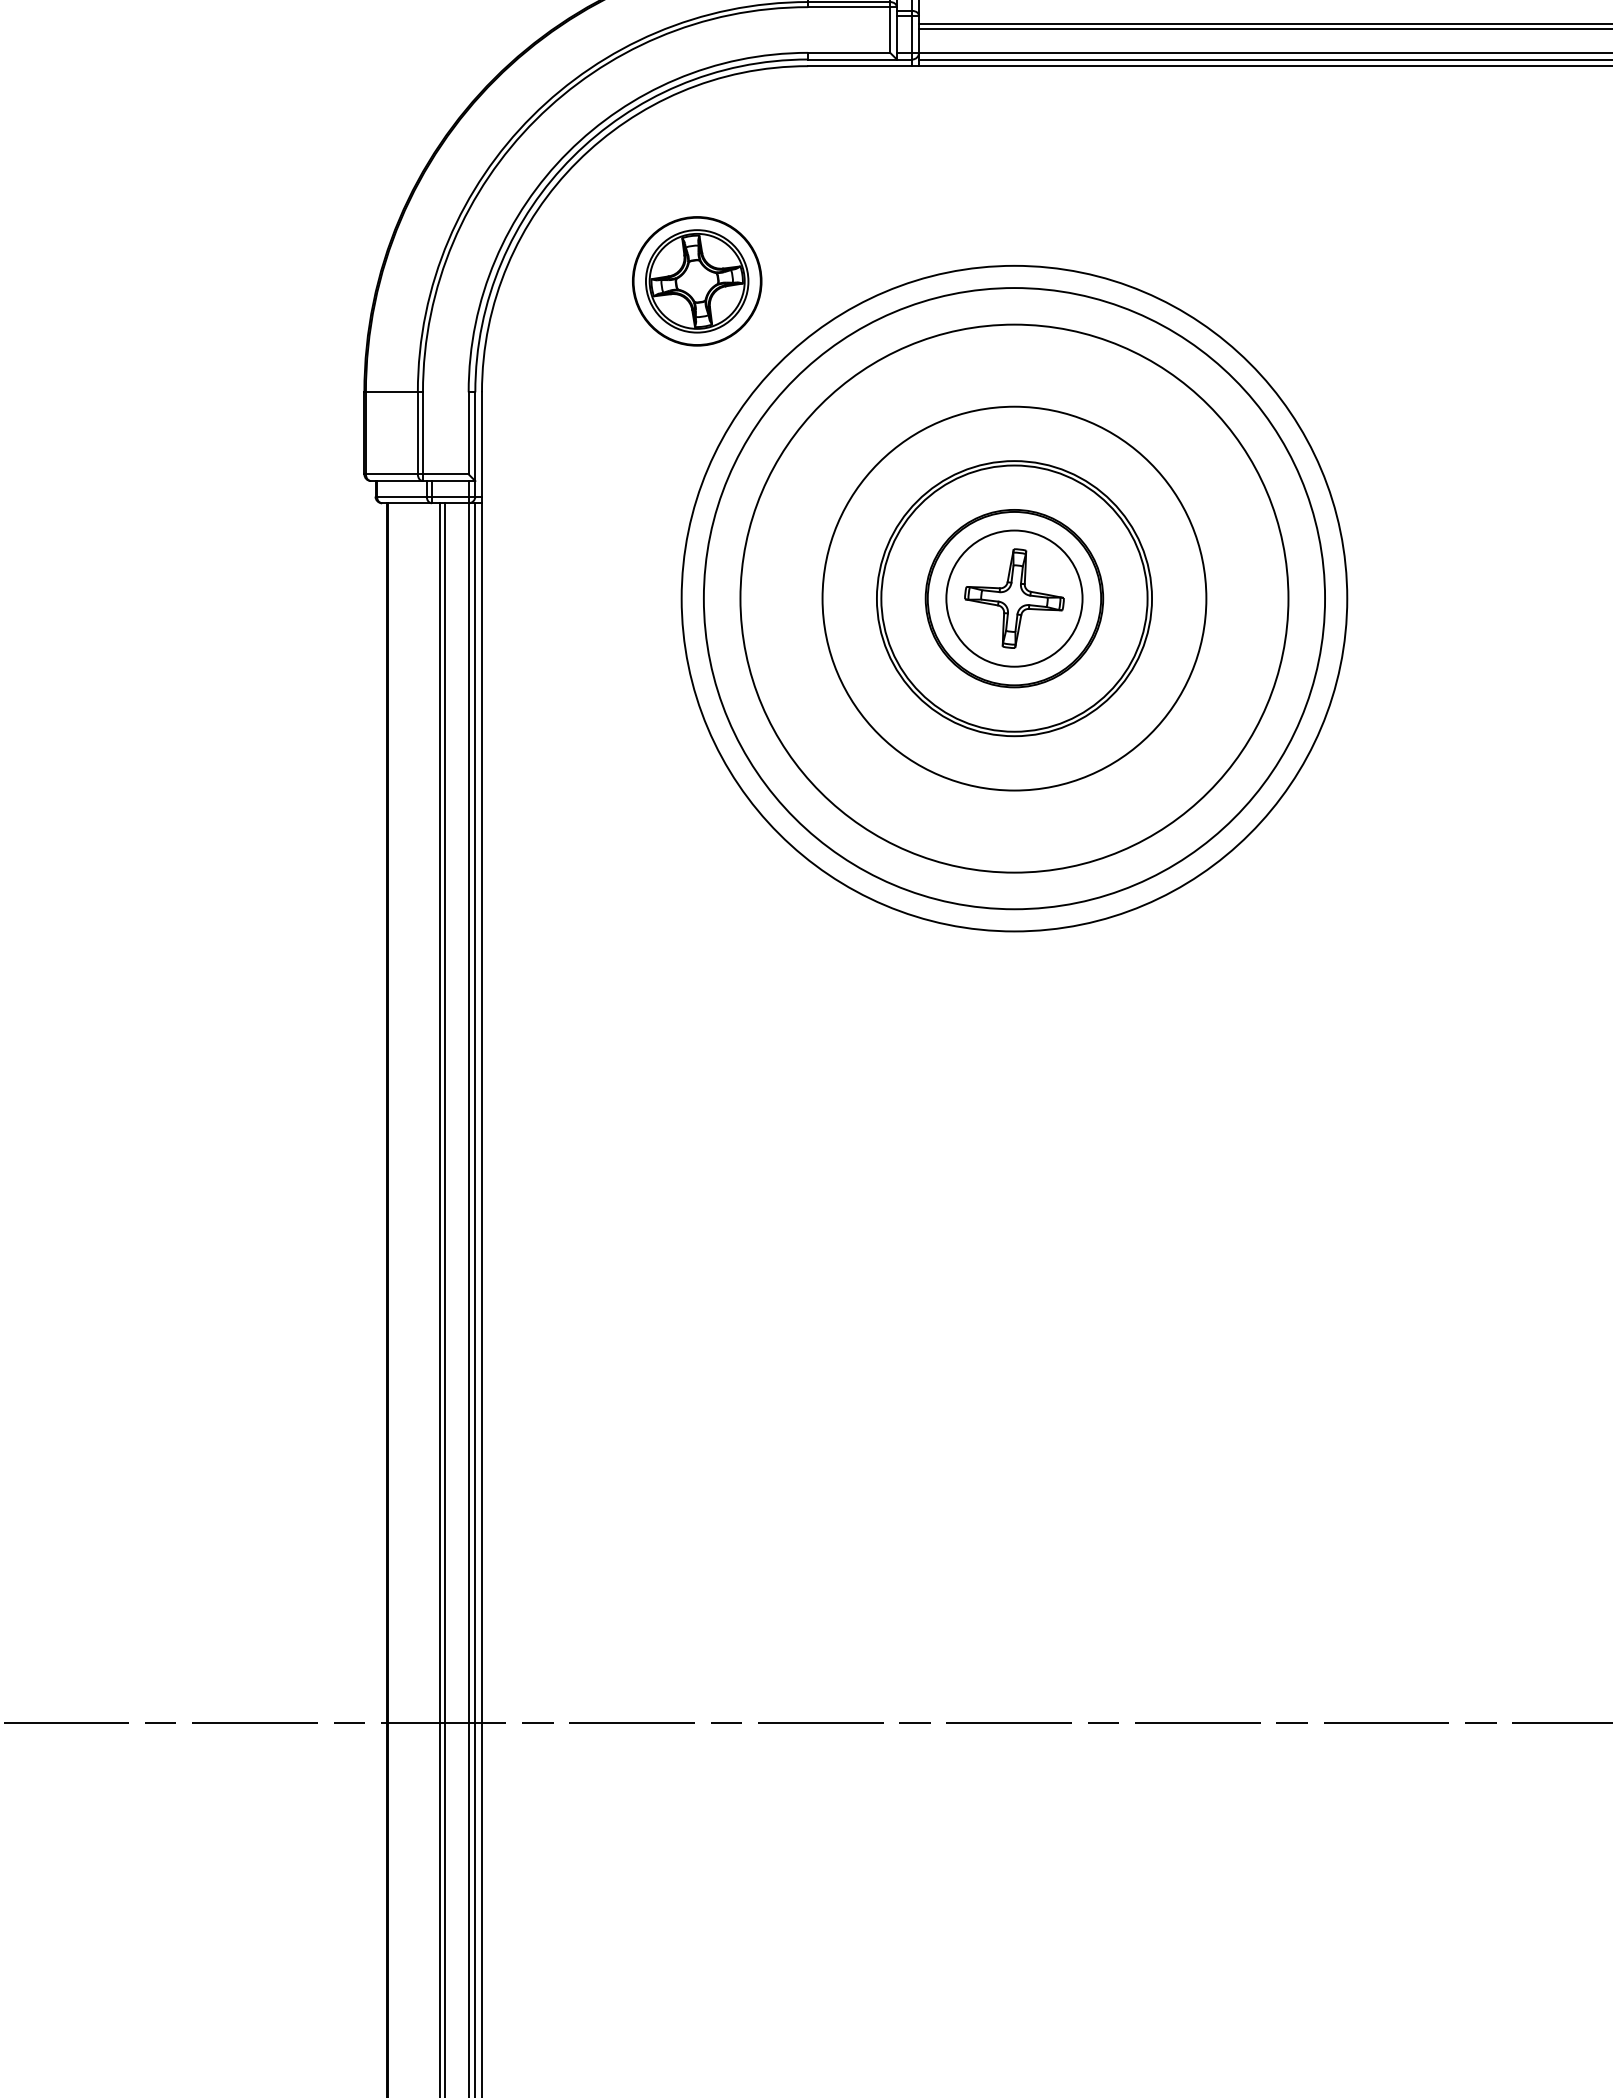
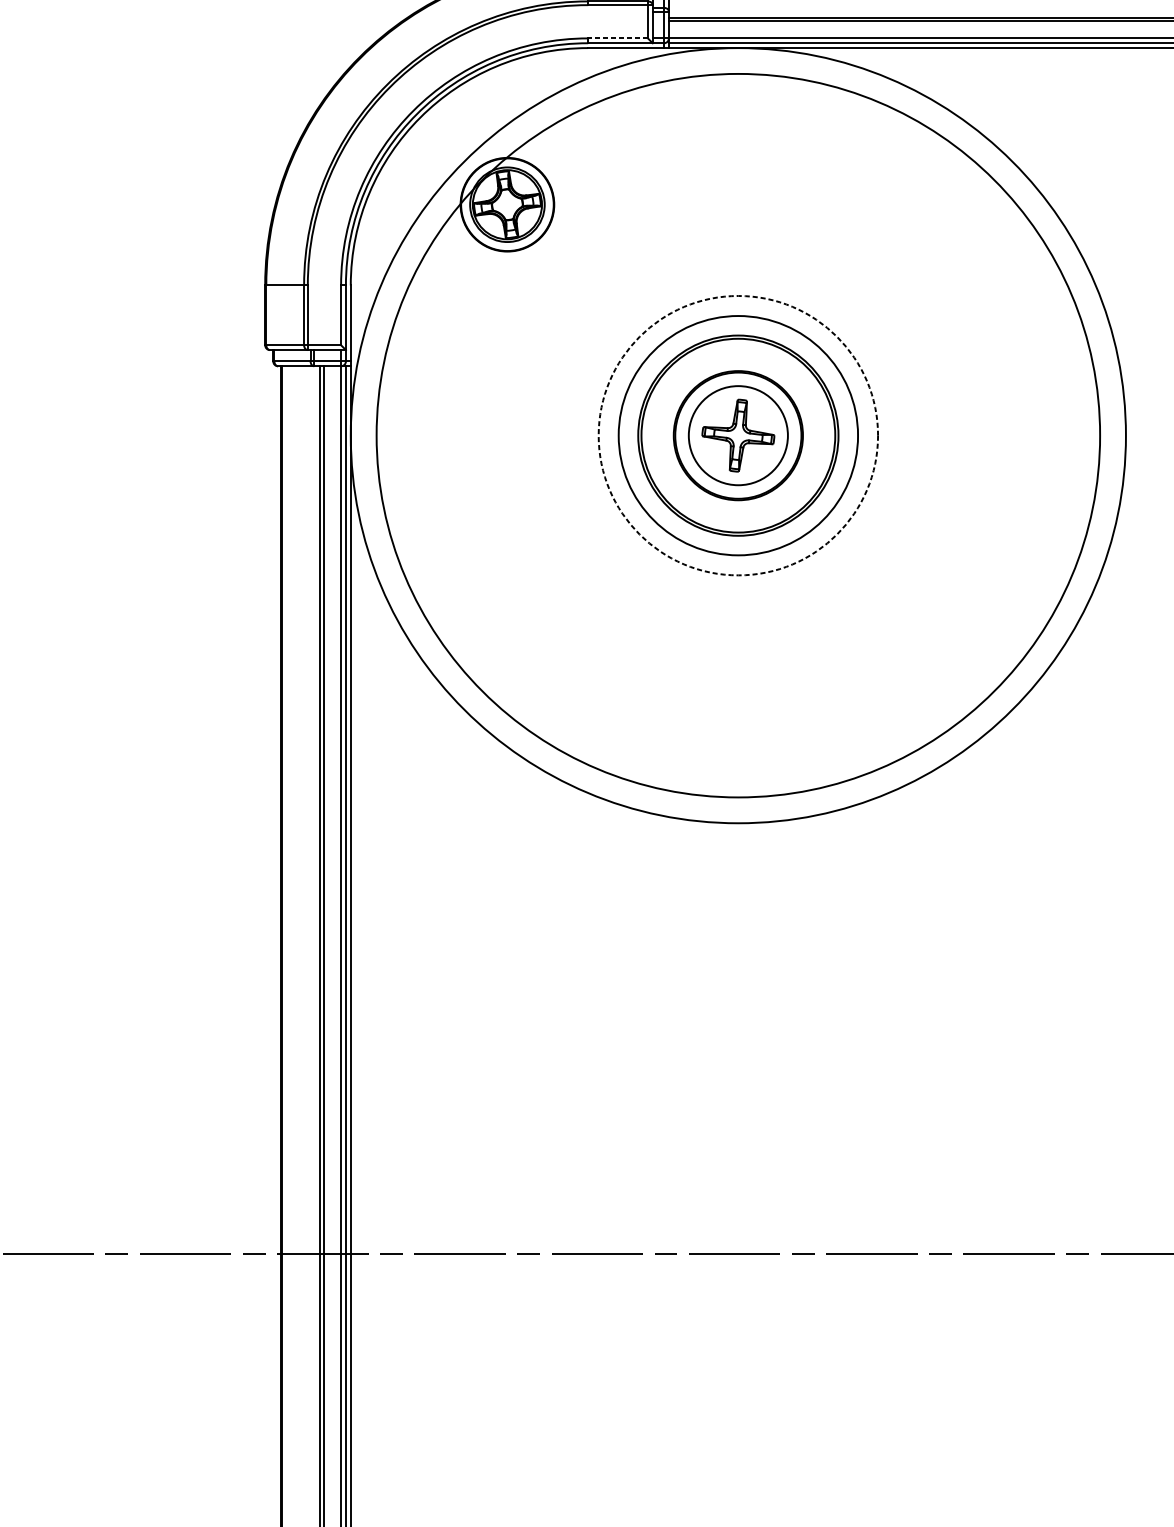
line: (848, 52) -> (617, 38), solid -> dashed
circle: (1014, 598) -> (738, 435), size x0.6
circle: (1014, 598) -> (738, 435), size x1.6
circle: (1014, 598) -> (738, 435), size x1.6
circle: (1014, 598) -> (738, 435), solid -> dashed

